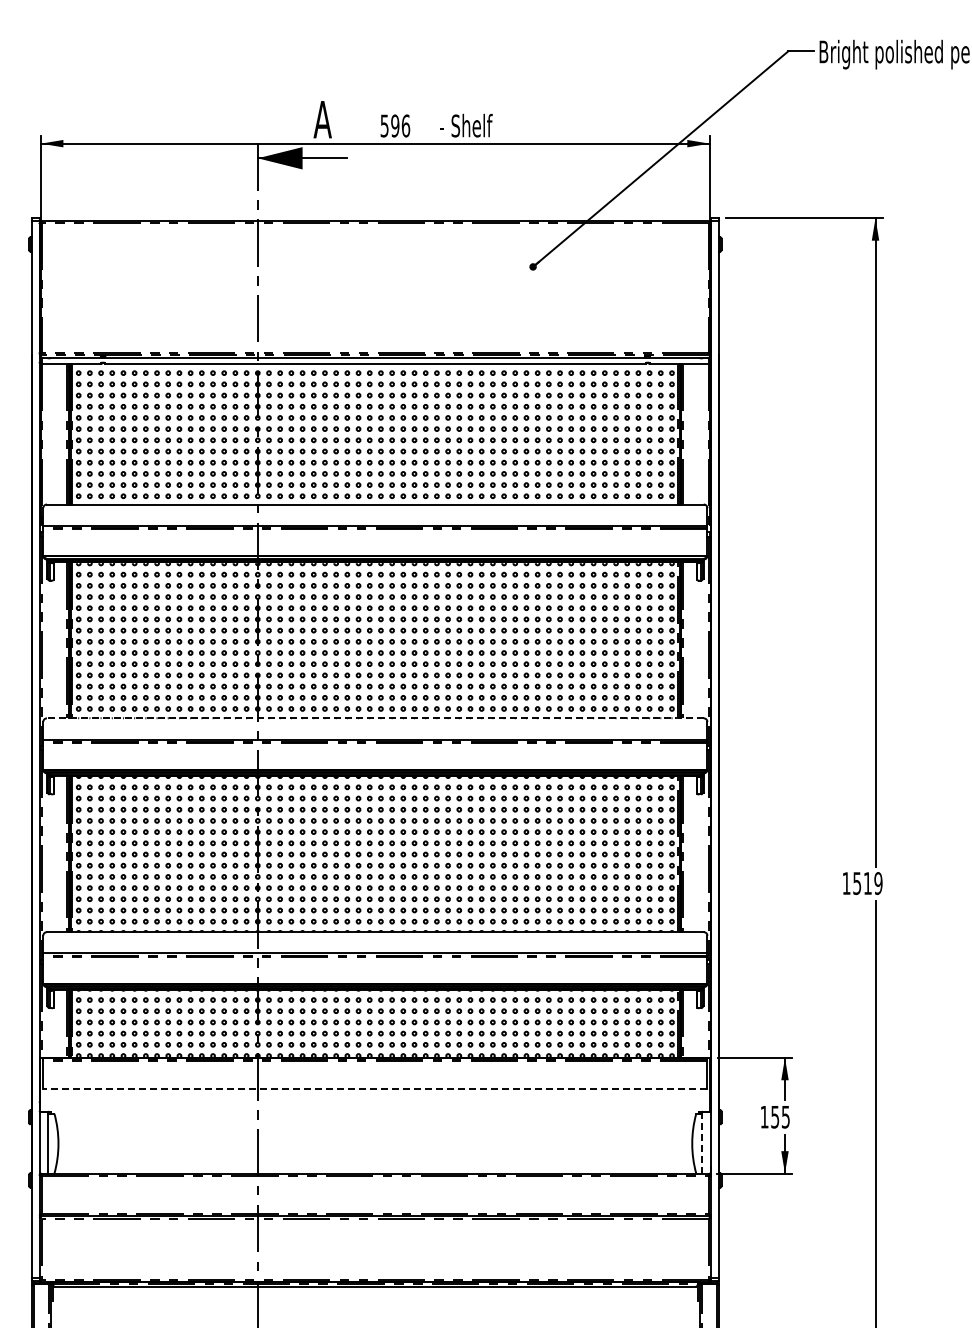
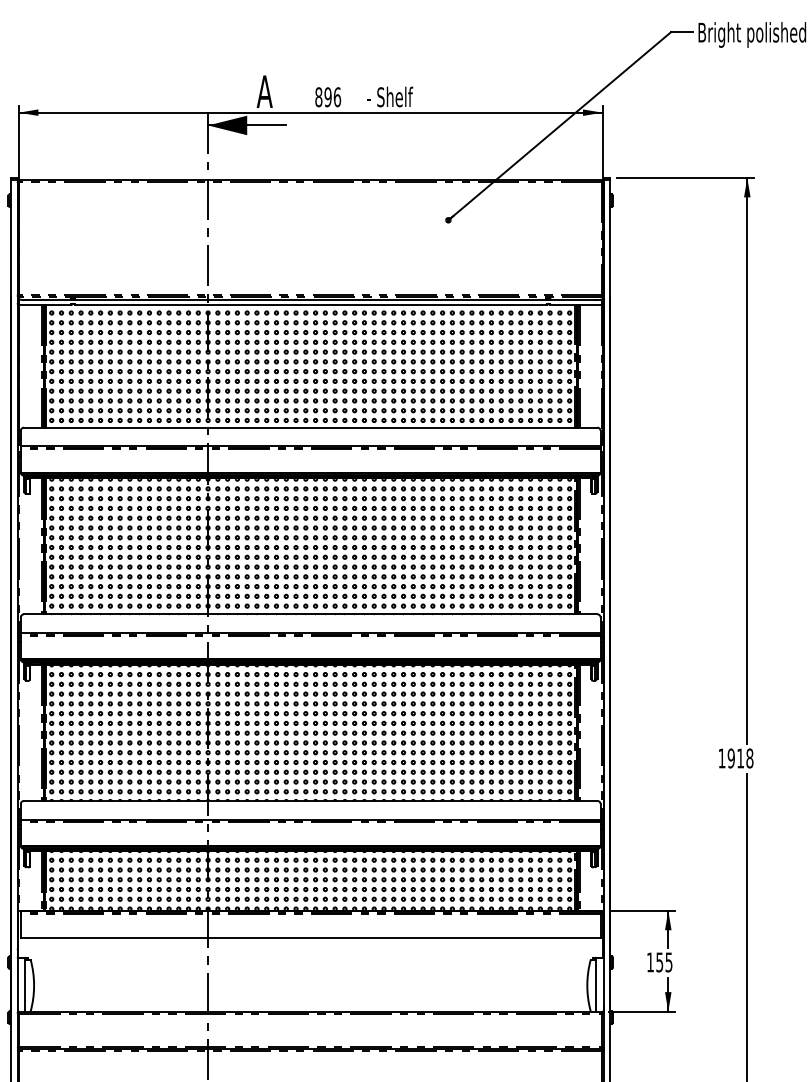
text: (384, 125) -> (318, 96), 596 -> 896
line: (374, 718) -> (309, 614), dashed -> solid
text: (867, 883) -> (740, 758), 1519 -> 1918
line: (374, 1089) -> (309, 938), dashed -> solid
line: (702, 1142) -> (596, 984), dashed -> solid

